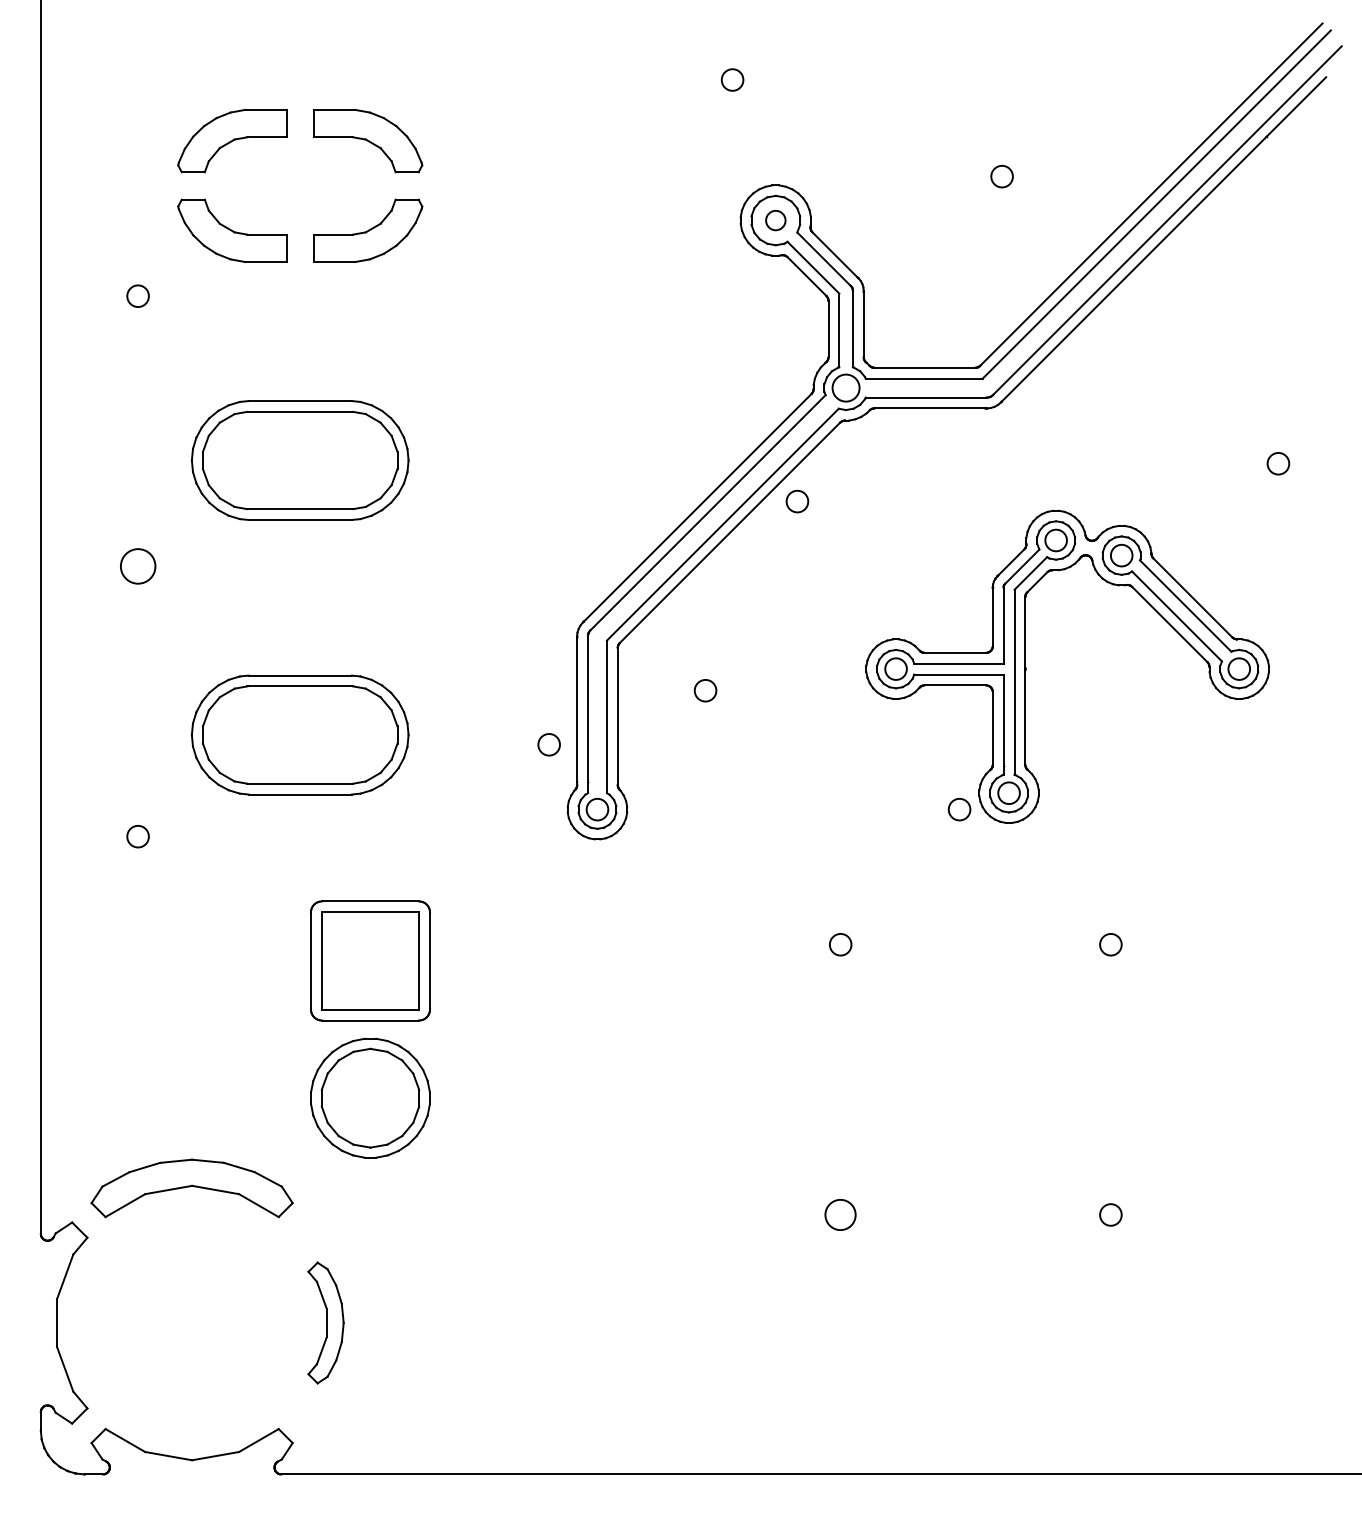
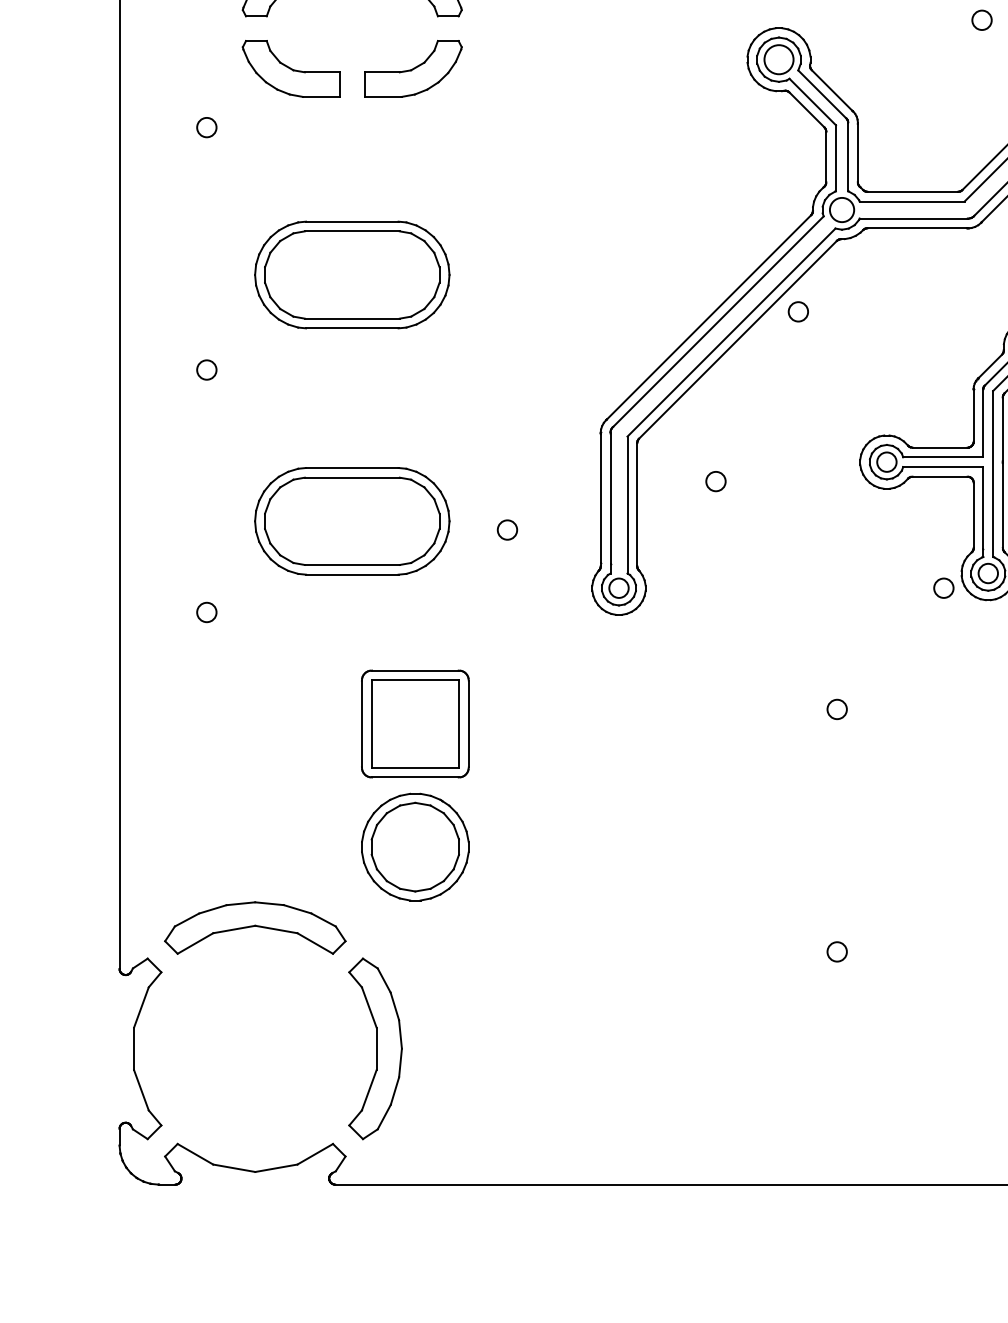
circle: (775, 220) -> (778, 59), size x1.67
circle: (137, 566) -> (206, 370), size x0.62
circle: (548, 744) -> (506, 529), moved
circle: (840, 1214) -> (837, 951), size x0.71
part: (325, 1322) -> (374, 1048), size x1.67

